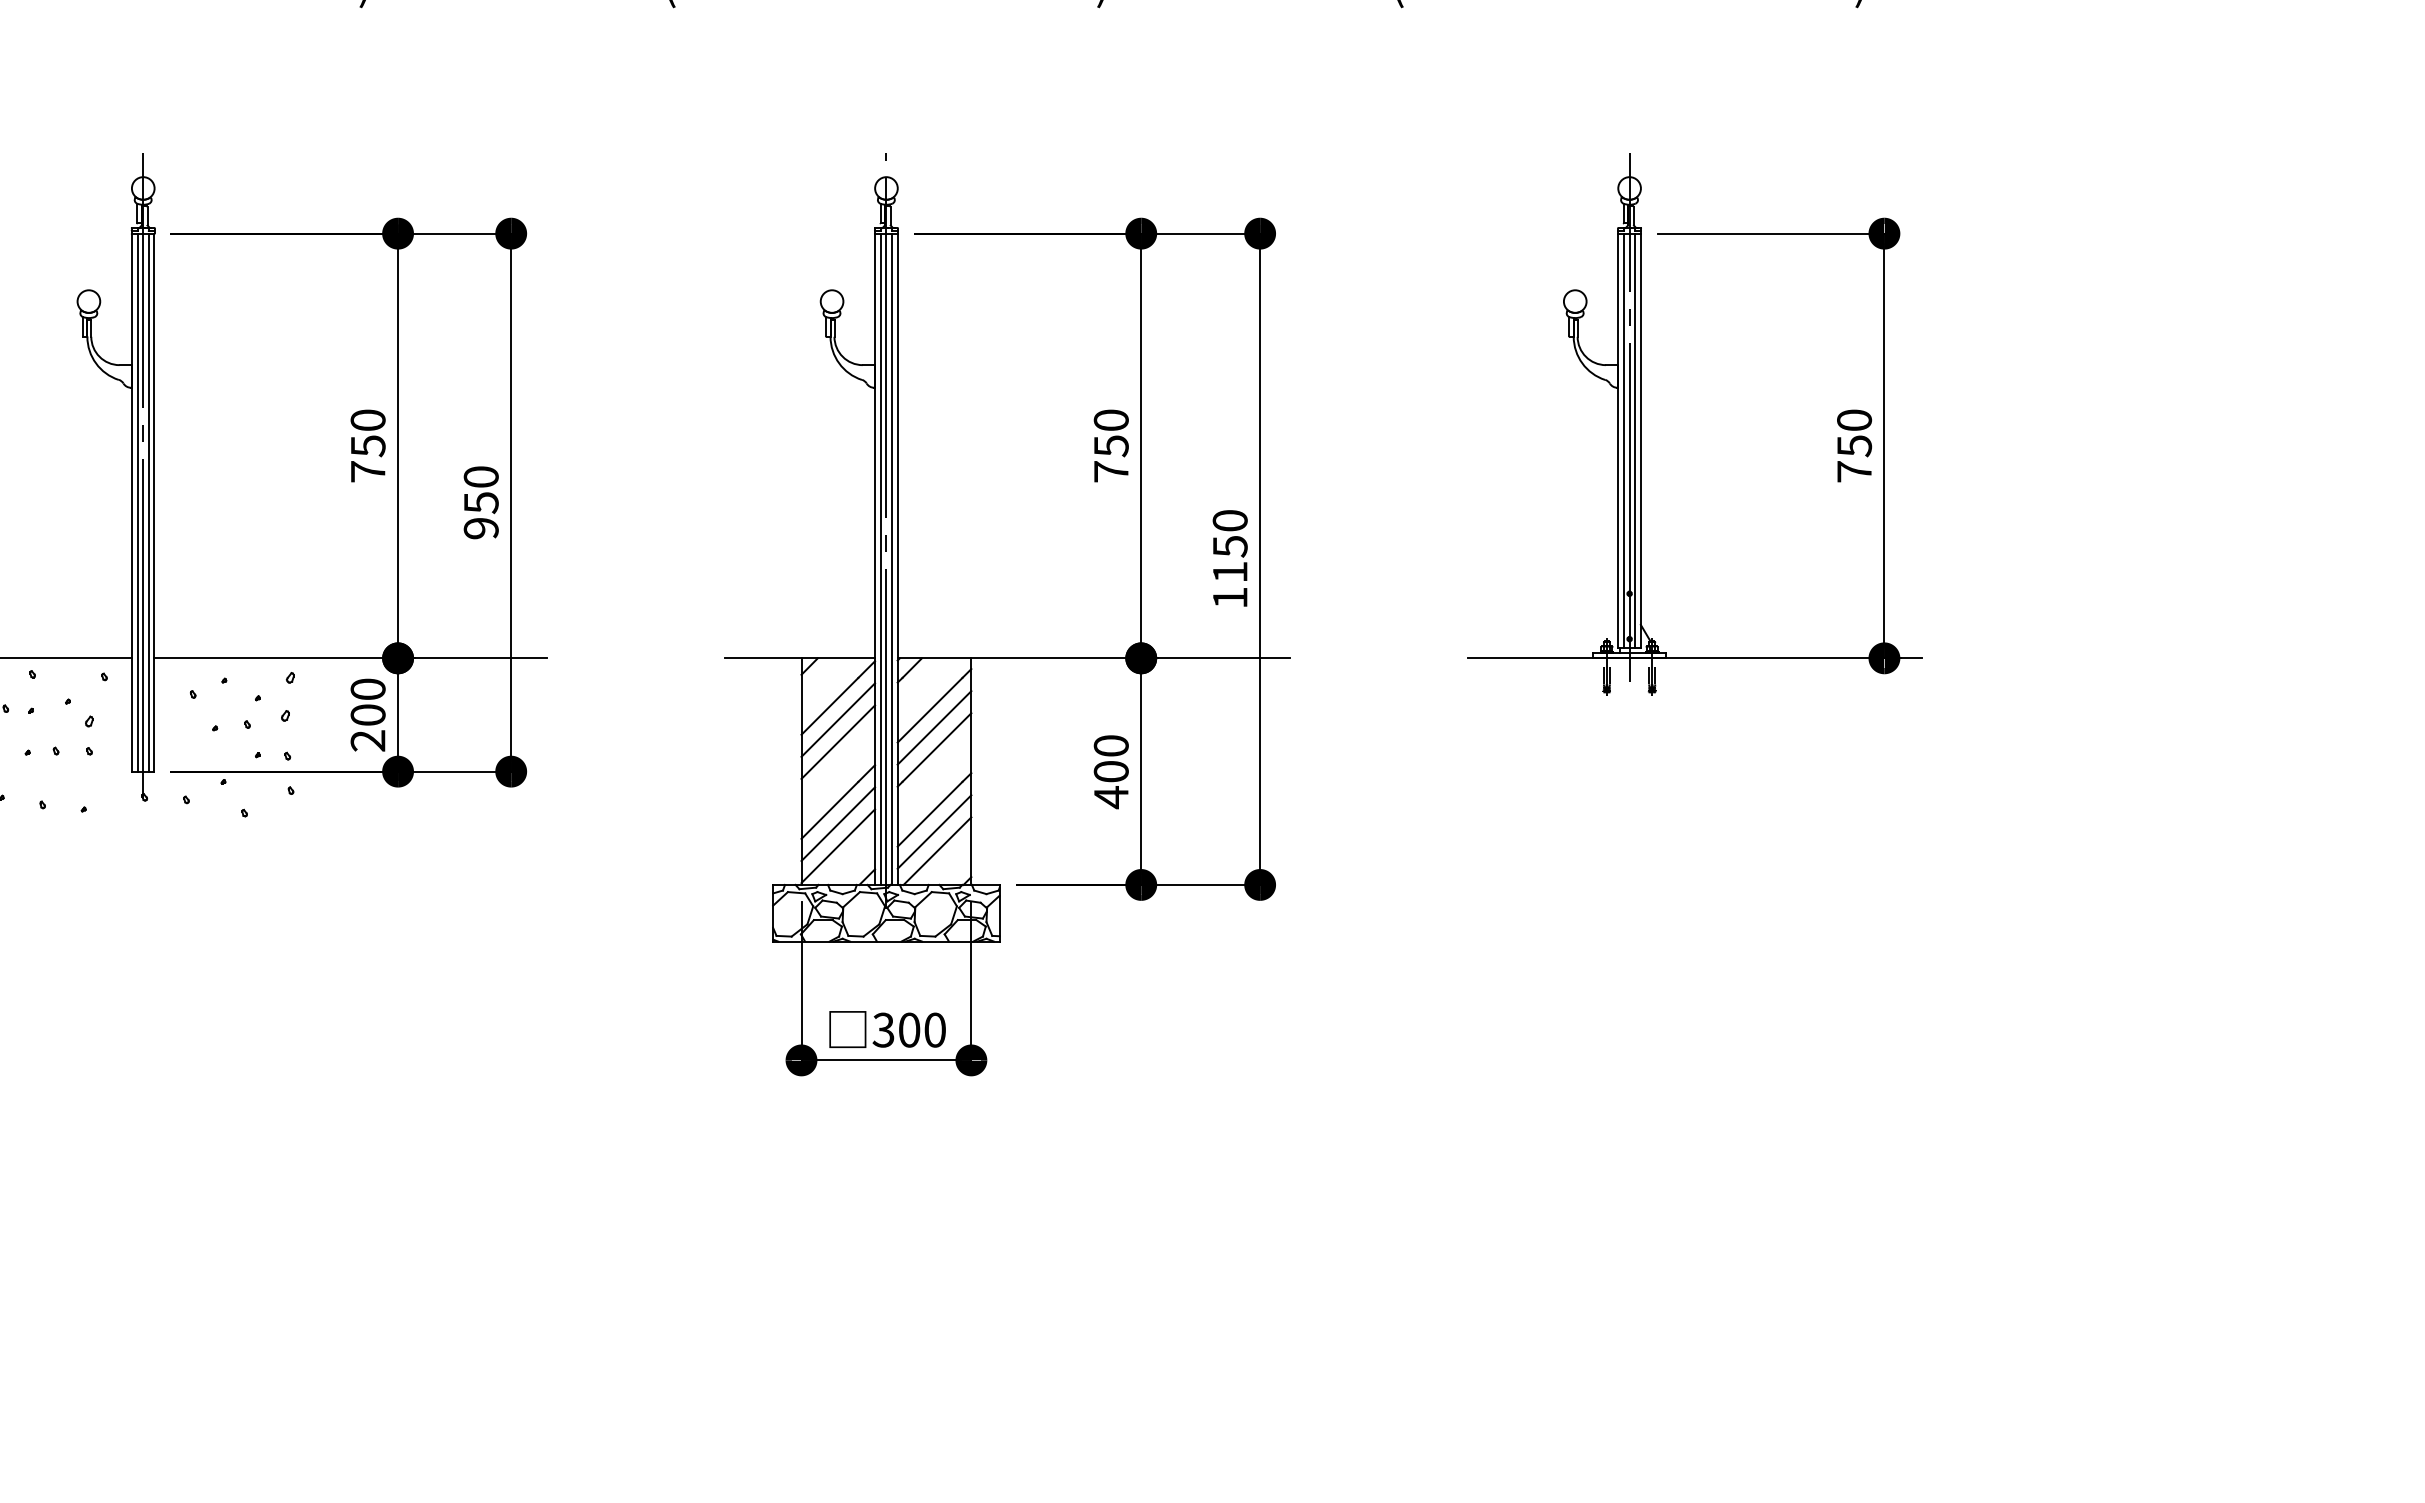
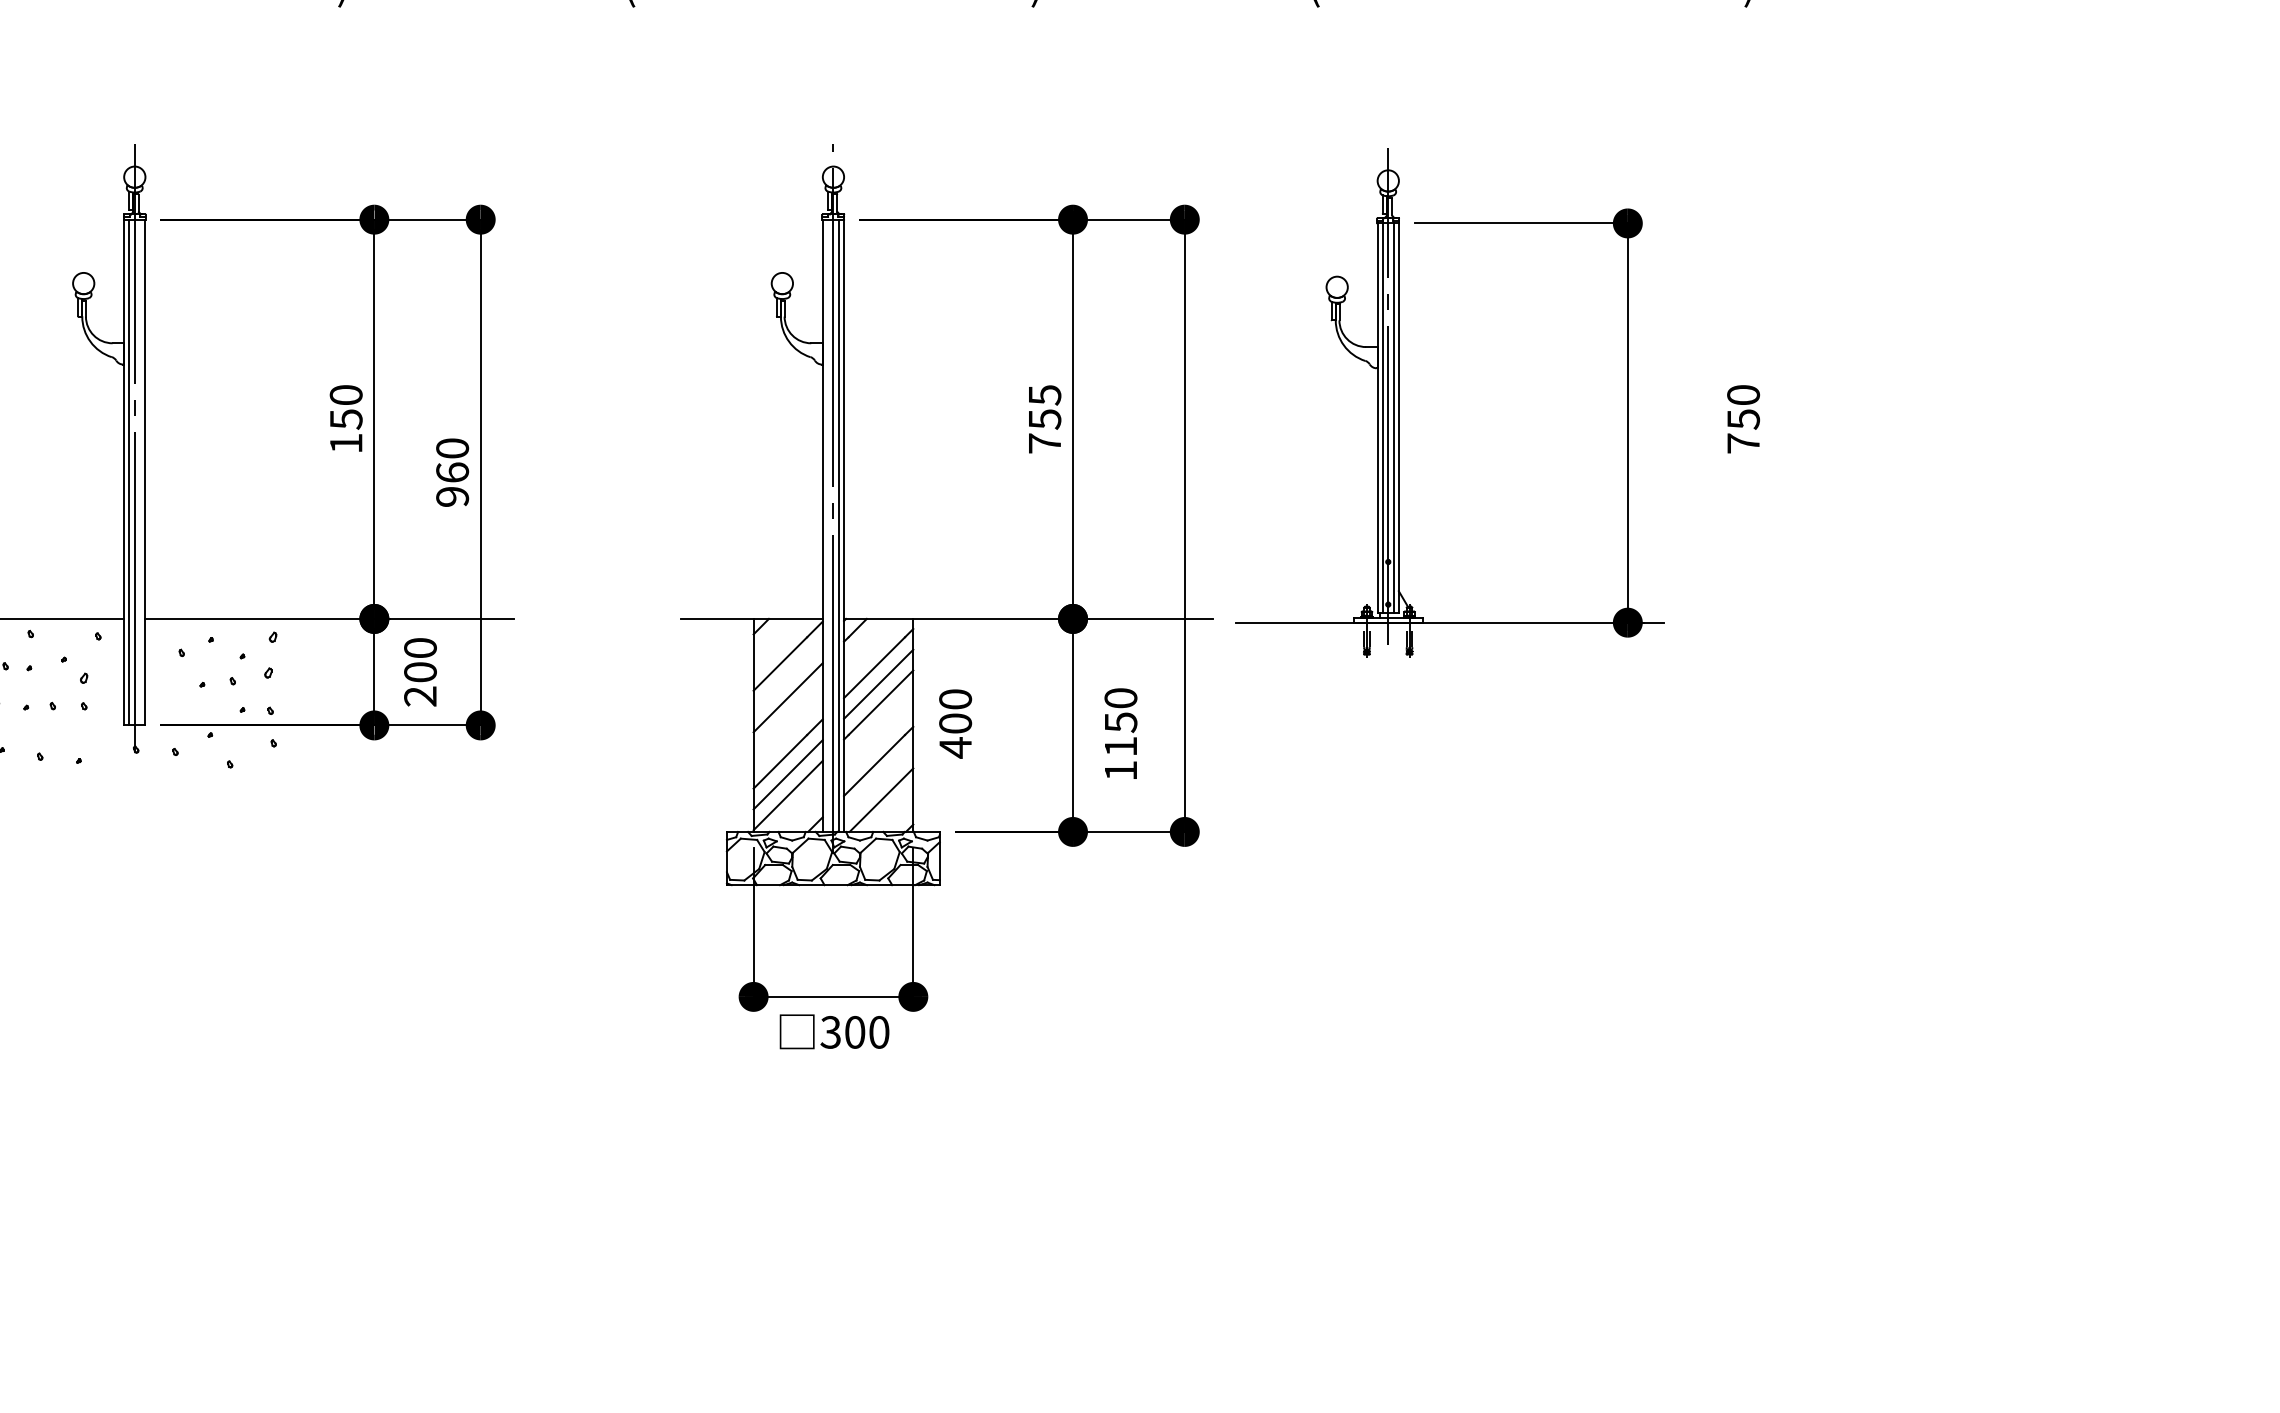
text: (1110, 420) -> (1044, 395), 750 -> 755
part: (1641, 424) -> (1399, 402), moved
text: (368, 471) -> (346, 443), 750 -> 150
line: (148, 502) -> (139, 472), removed
text: (480, 502) -> (451, 472), 950 -> 960
line: (880, 558) -> (827, 525), removed
text: (1229, 558) -> (1120, 733), moved
text: (367, 714) -> (419, 671), moved
line: (838, 719) -> (788, 676), removed
text: (1110, 772) -> (954, 724), moved
line: (934, 831) -> (878, 781), removed
text: (887, 1029) -> (834, 1031), moved

